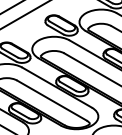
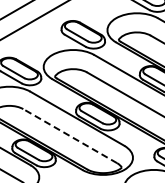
line: (51, 100) -> (69, 135), solid -> dashed

